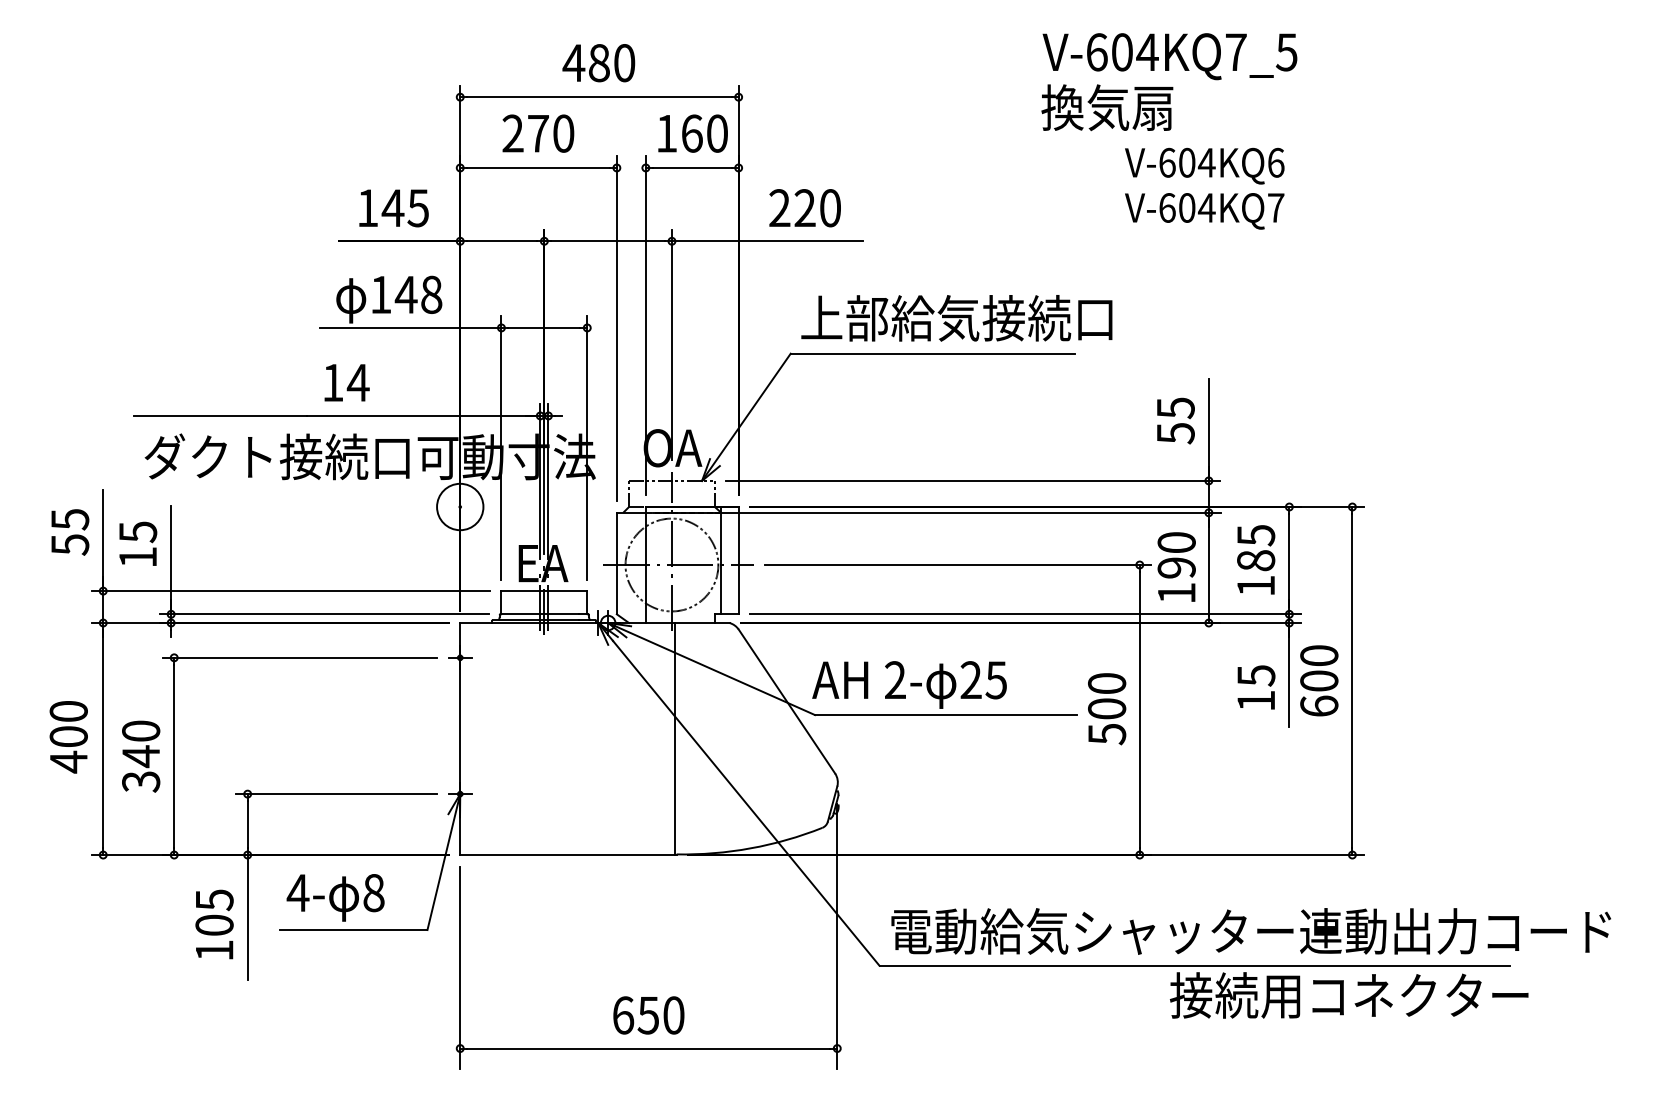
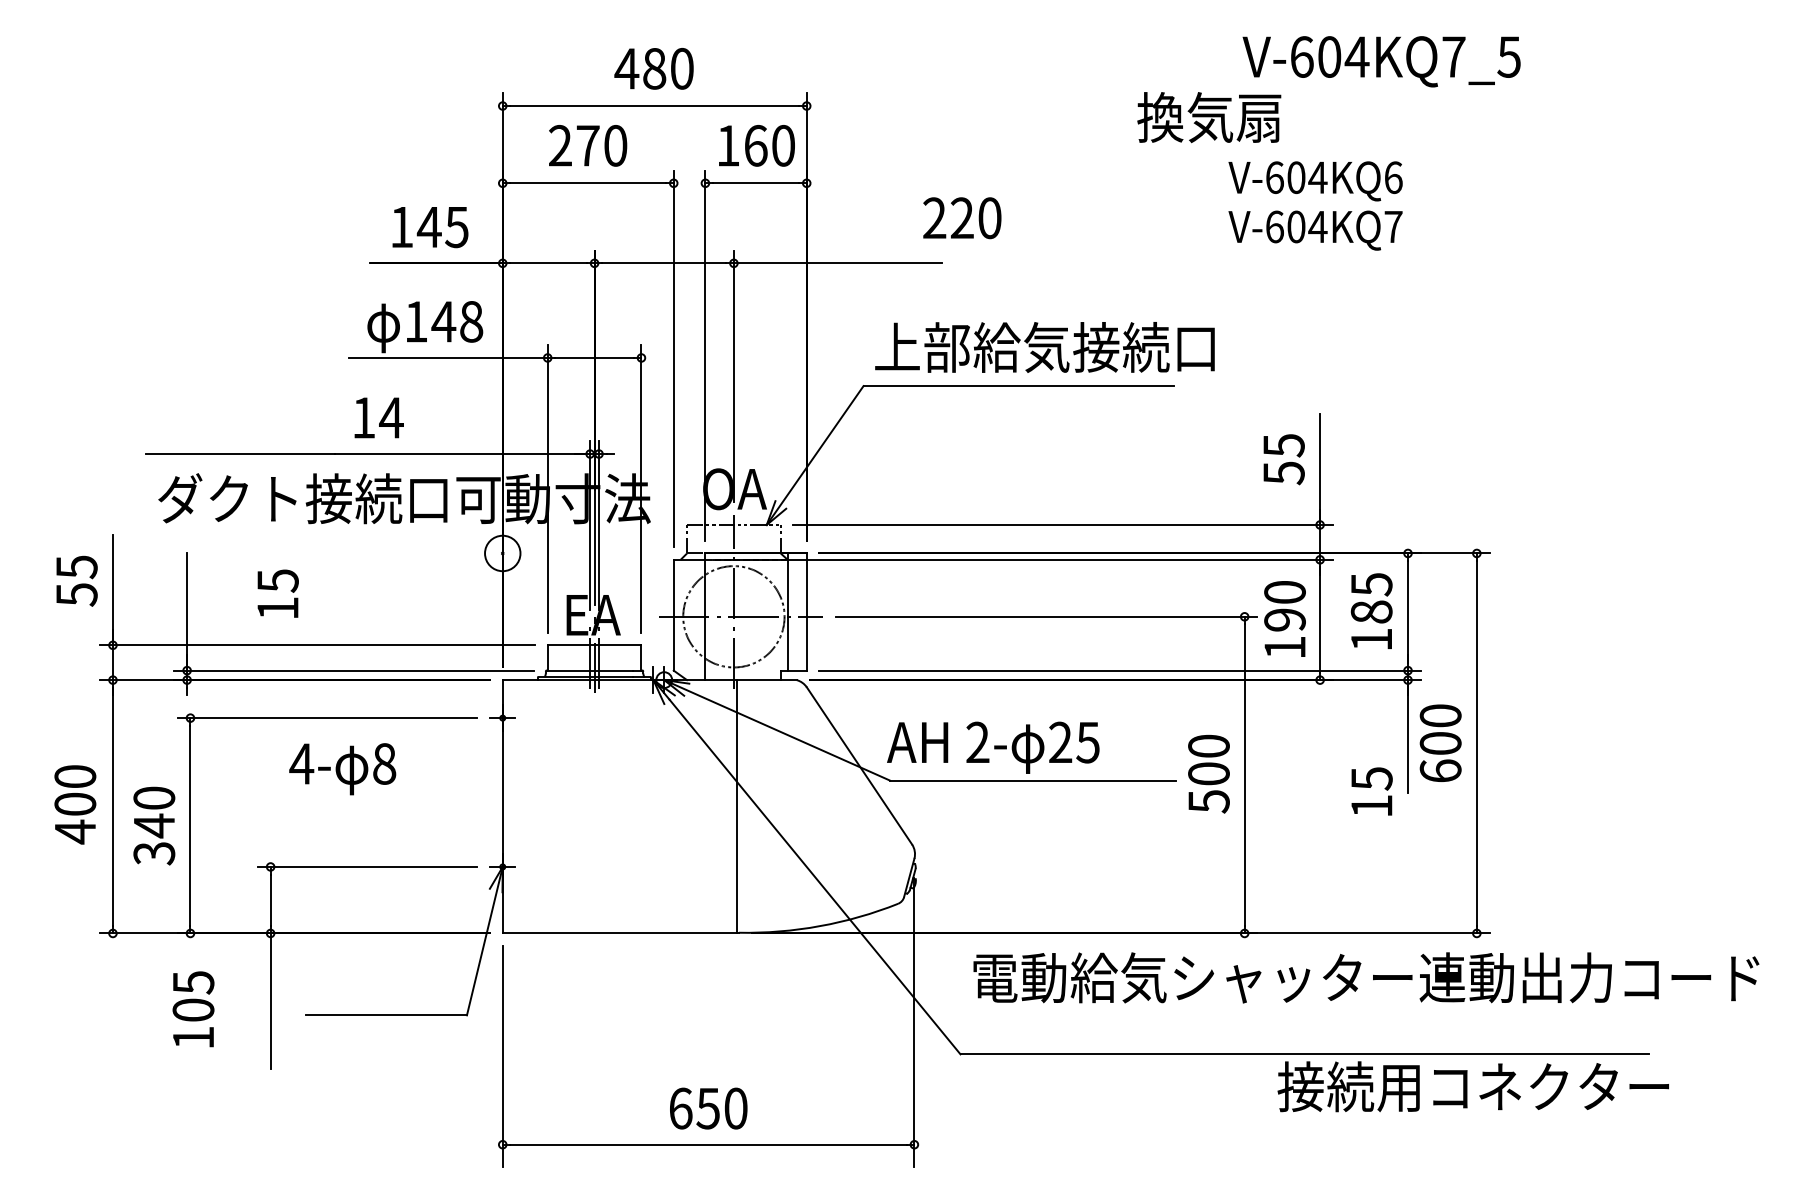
text: (1169, 56) -> (1381, 61), moved
text: (805, 208) -> (962, 218), moved
circle: (460, 507) -> (502, 553), size x0.7
text: (137, 543) -> (277, 593), moved
text: (1255, 687) -> (1371, 791), moved
text: (335, 898) -> (342, 769), moved
text: (214, 924) -> (193, 1009), moved
text: (1251, 931) -> (1366, 977), moved

